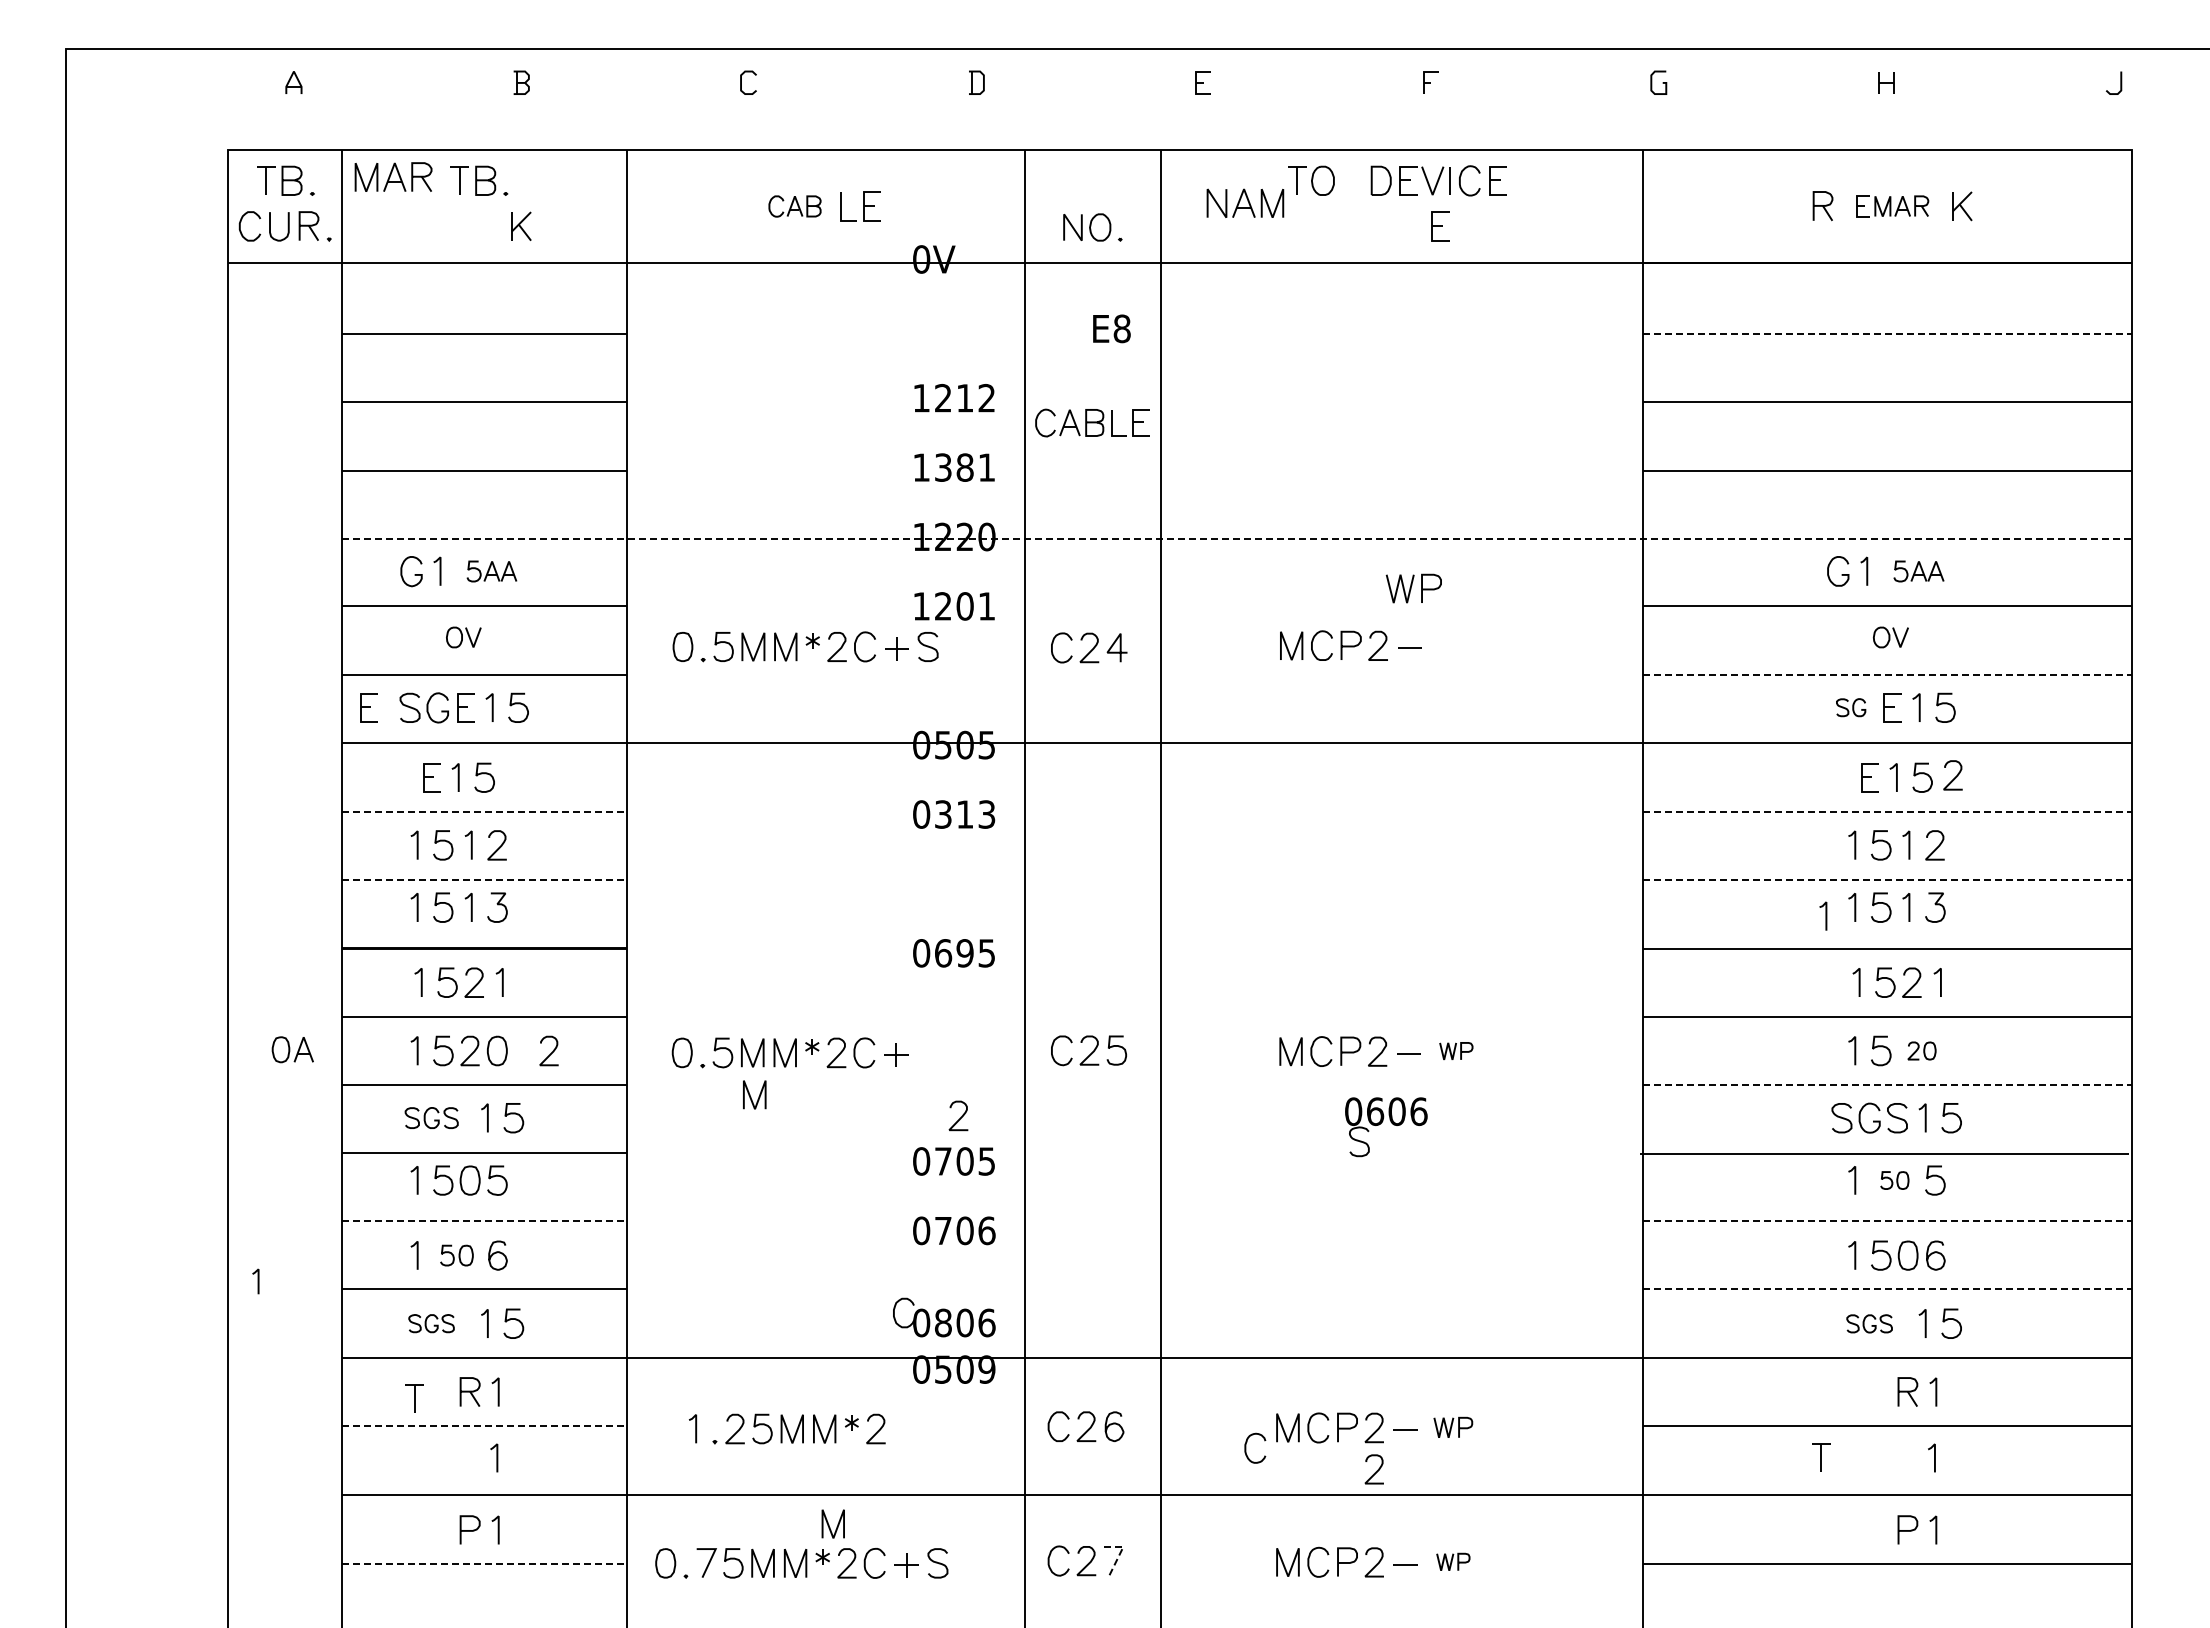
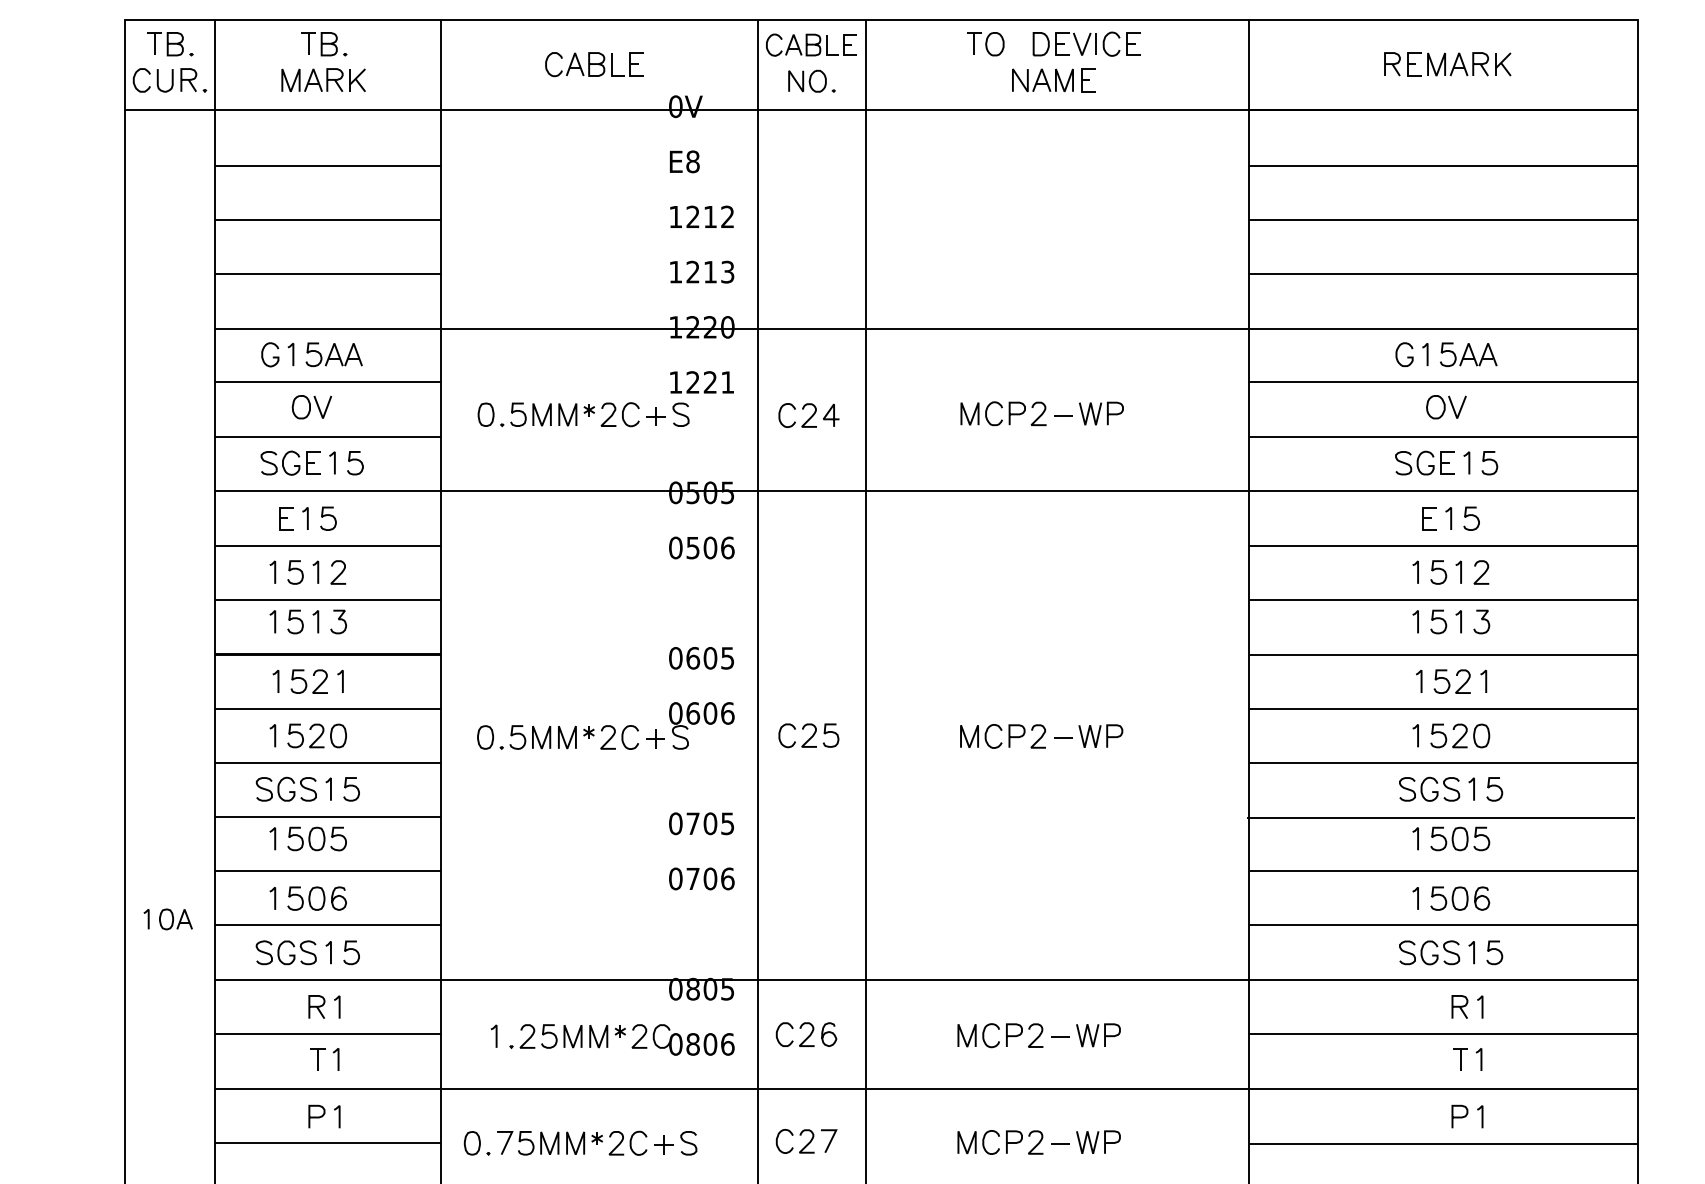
part: (393, 176) -> (312, 79), moved
part: (1245, 202) -> (1043, 79), moved
part: (794, 206) -> (574, 64), size x1.43
part: (1892, 206) -> (1447, 64), size x1.43
text: (1111, 328) -> (684, 161), moved
line: (1887, 333) -> (1443, 165), dashed -> solid
part: (1092, 422) -> (811, 44), moved
text: (965, 467) -> (710, 272), 1381 -> 1213
line: (1237, 538) -> (926, 328), dashed -> solid
part: (491, 571) -> (333, 354), size x1.43
part: (1918, 571) -> (1468, 354), size x1.43
part: (1413, 588) -> (1101, 413), moved
text: (964, 606) -> (709, 382), 1201 -> 1221
part: (463, 637) -> (311, 407), size x1.43
part: (1890, 637) -> (1446, 407), size x1.43
line: (1887, 675) -> (1443, 437), dashed -> solid
part: (368, 707) -> (236, 462), removed
part: (1850, 707) -> (1414, 462), size x1.67
curve: (1954, 777) -> (1496, 518), removed
line: (484, 811) -> (328, 545), dashed -> solid
line: (1887, 811) -> (1443, 545), dashed -> solid
text: (965, 814) -> (710, 547), 0313 -> 0506
line: (484, 880) -> (328, 600), dashed -> solid
line: (1887, 880) -> (1443, 600), dashed -> solid
line: (1825, 915) -> (1394, 628), removed
text: (964, 953) -> (709, 658), 0695 -> 0605
part: (292, 1049) -> (175, 919), moved
part: (1456, 1050) -> (1101, 735), size x1.67
part: (1921, 1050) -> (1470, 735), size x1.67
curve: (551, 1052) -> (381, 737), removed
line: (1887, 1084) -> (1443, 762), dashed -> solid
line: (750, 1094) -> (539, 770), removed
part: (431, 1117) -> (286, 788), size x1.43
curve: (960, 1117) -> (706, 788), removed
part: (1382, 1122) -> (698, 722), moved
part: (1894, 1180) -> (1449, 838), size x1.67
line: (484, 1221) -> (328, 871), dashed -> solid
line: (1887, 1221) -> (1443, 871), dashed -> solid
part: (456, 1255) -> (306, 898), size x1.43
line: (1887, 1288) -> (1443, 924), dashed -> solid
part: (944, 1317) -> (694, 1040), moved
part: (431, 1323) -> (286, 952), size x1.67
part: (1869, 1323) -> (1429, 952), size x1.67
text: (964, 1369) -> (709, 989), 0509 -> 0805
part: (414, 1398) -> (317, 1059), moved
line: (484, 1425) -> (328, 1033), dashed -> solid
part: (1453, 1427) -> (1098, 1035), size x1.43
curve: (1246, 1447) -> (934, 1051), removed
part: (1821, 1457) -> (1461, 1059), moved
curve: (1375, 1471) -> (1036, 1070), removed
line: (829, 1524) -> (602, 1112), removed
line: (1121, 1551) -> (834, 1133), dashed -> solid
part: (1453, 1561) -> (1098, 1141), size x1.67
line: (484, 1563) -> (328, 1143), dashed -> solid

